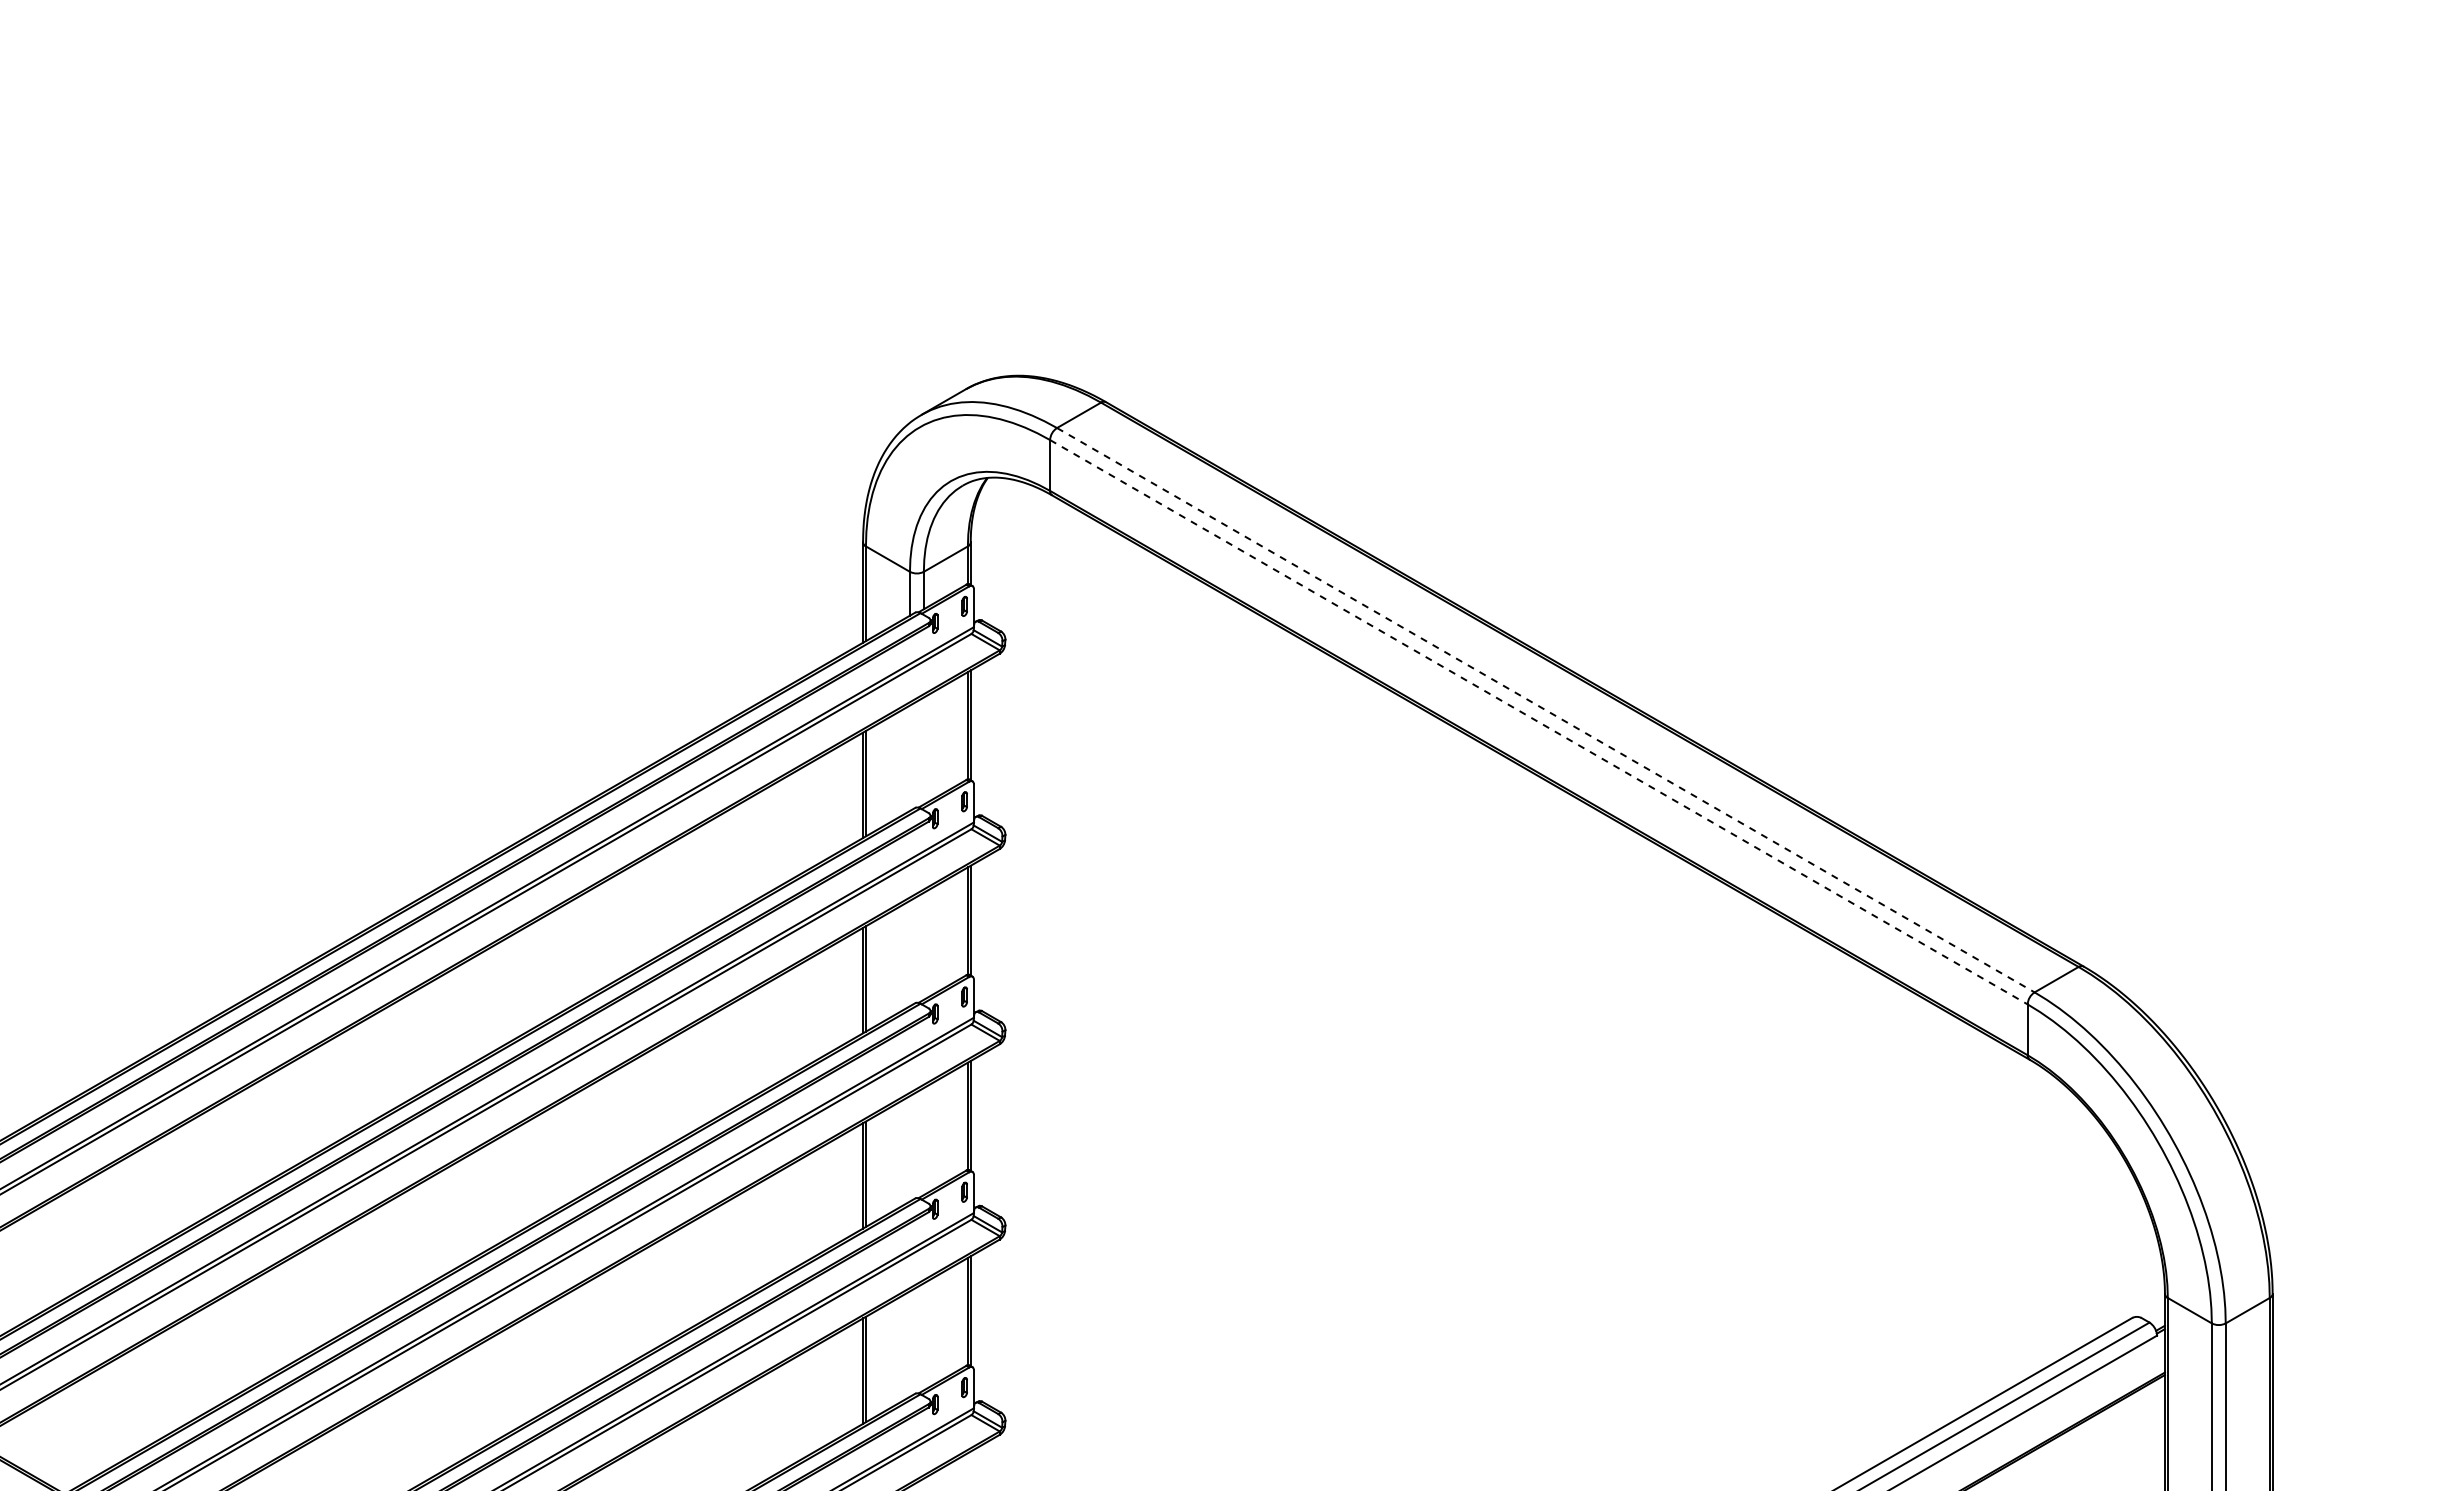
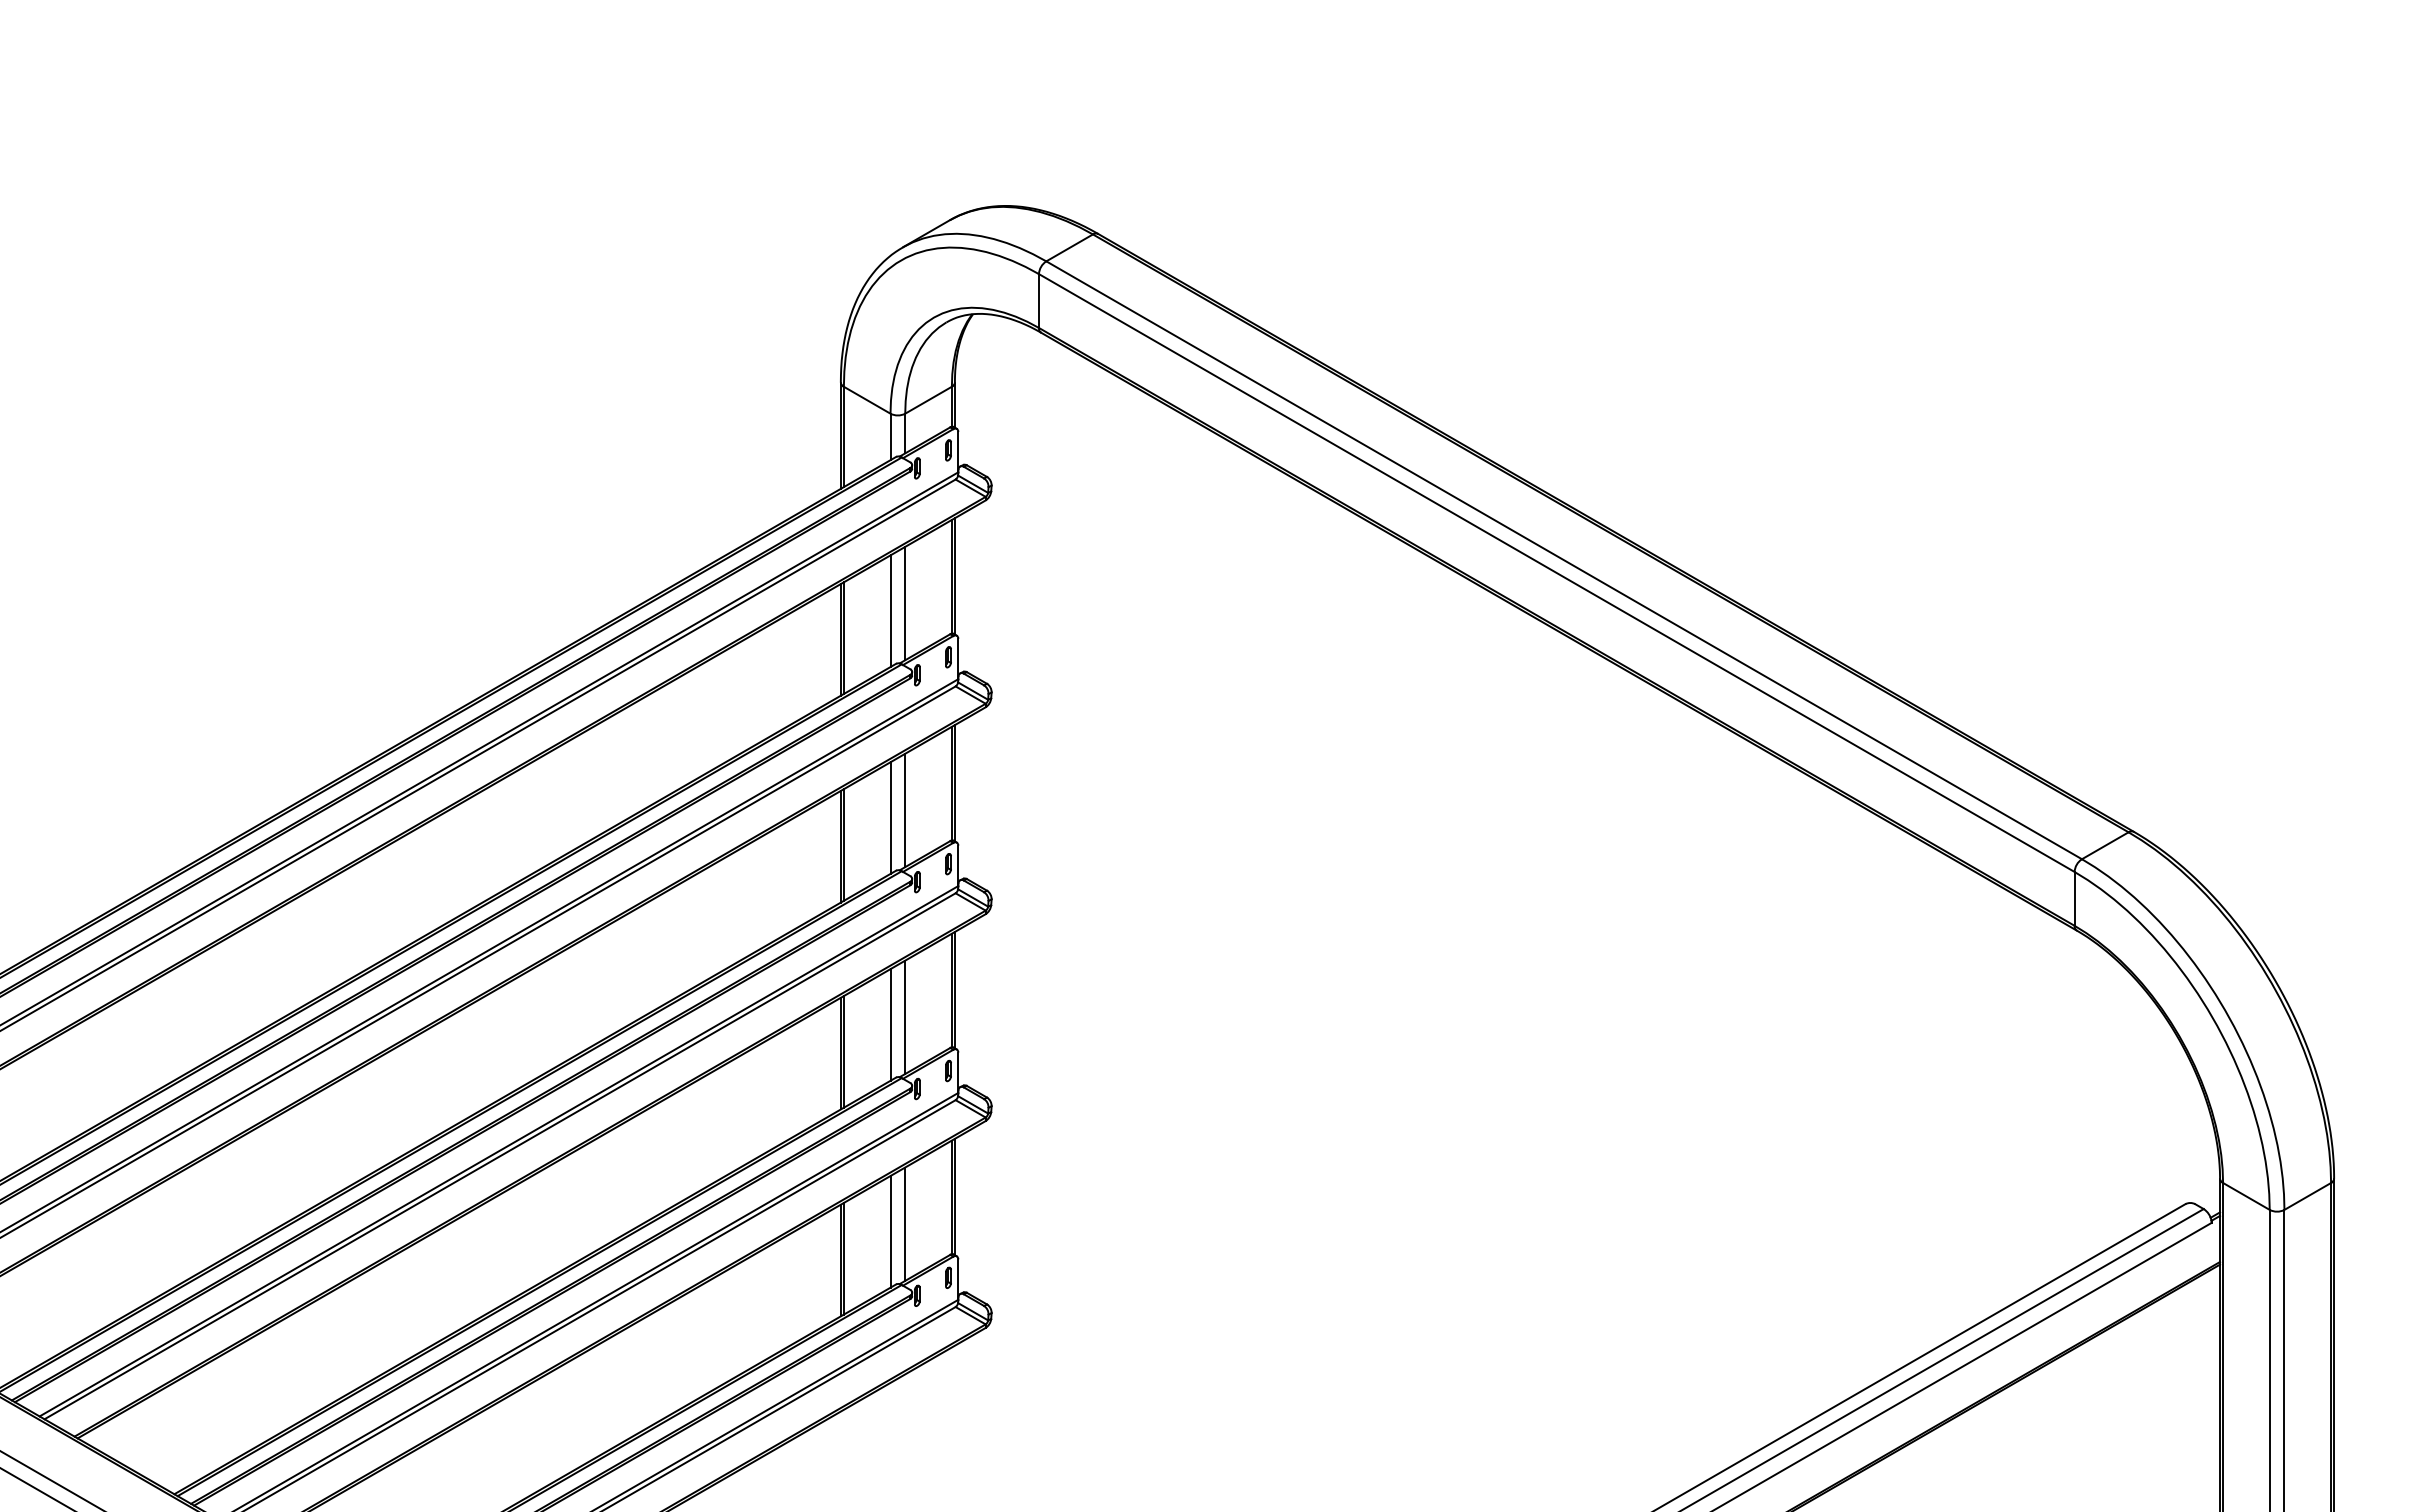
line: (1546, 710) -> (1564, 560), dashed -> solid
line: (1539, 722) -> (1557, 573), dashed -> solid
line: (923, 750) -> (904, 602), added
line: (909, 757) -> (890, 610), added
line: (923, 945) -> (904, 809), added
line: (909, 953) -> (890, 818), added
line: (923, 1141) -> (904, 1017), added
line: (909, 1148) -> (890, 1024), added
line: (923, 1336) -> (904, 1223), added
line: (909, 1343) -> (890, 1231), added

